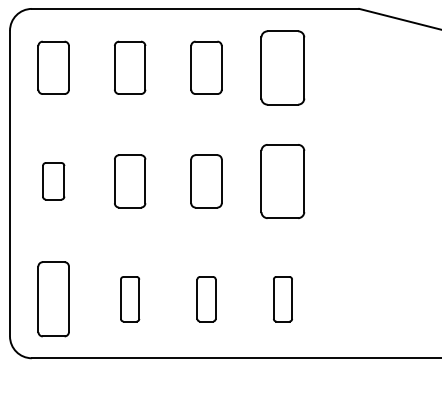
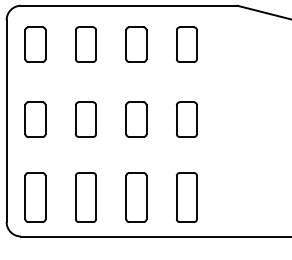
part: (282, 67) -> (186, 44), size x0.71
part: (53, 181) -> (35, 119), size x1.43
part: (282, 181) -> (186, 119), size x0.71
part: (129, 299) -> (85, 197), size x1.67
part: (206, 299) -> (136, 197), size x1.67
part: (282, 299) -> (186, 197), size x1.67

